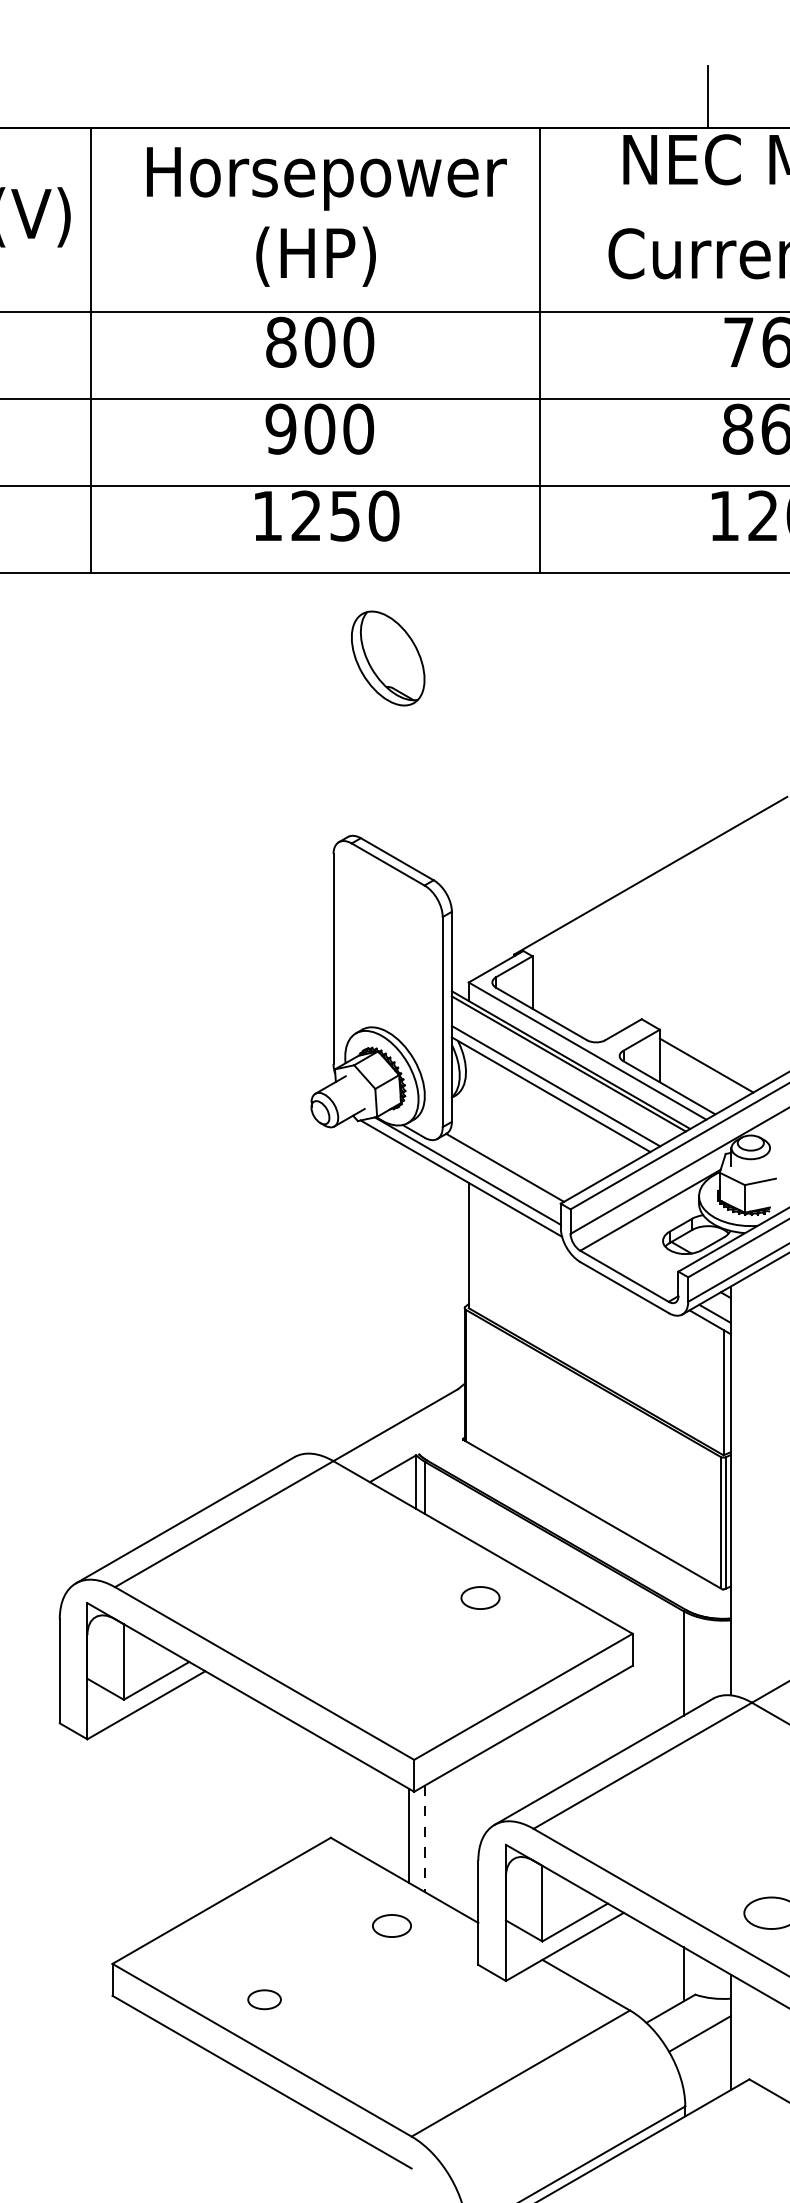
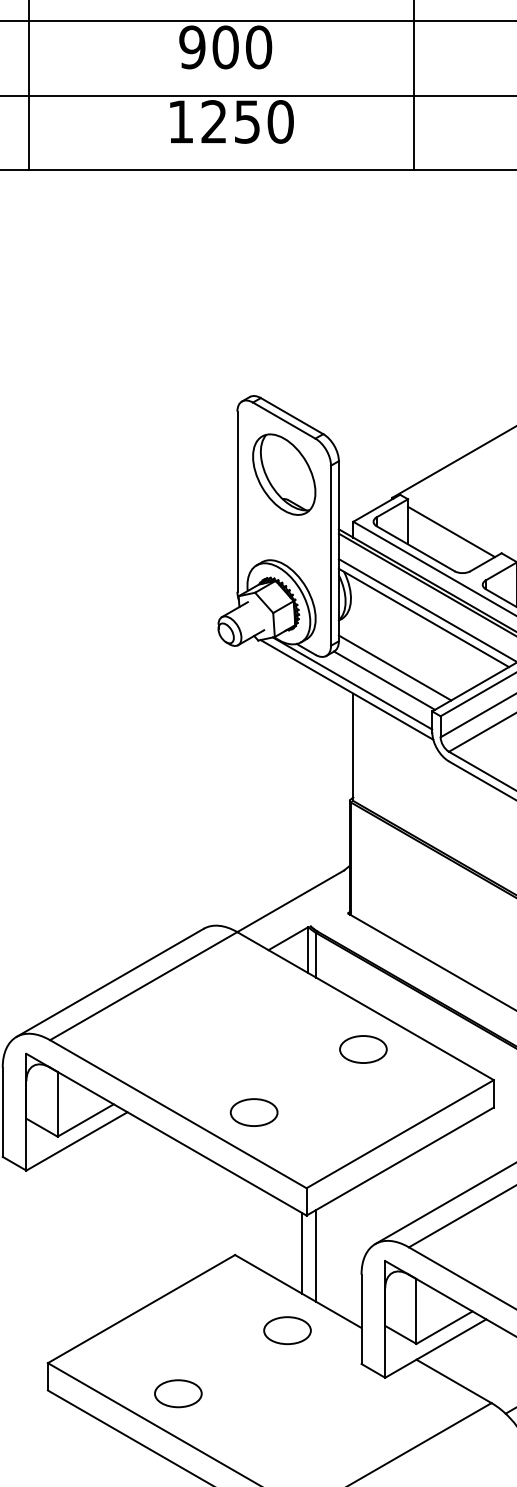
part: (388, 658) -> (284, 474), moved
line: (582, 994) -> (450, 532), added
line: (517, 1152) -> (395, 667), added
part: (480, 1597) -> (363, 1049), size x1.43
part: (352, 1671) -> (253, 1112), added
line: (425, 1839) -> (316, 1256), dashed -> solid
part: (391, 1925) -> (287, 1330), size x1.43
part: (264, 1999) -> (178, 1393), size x1.67

